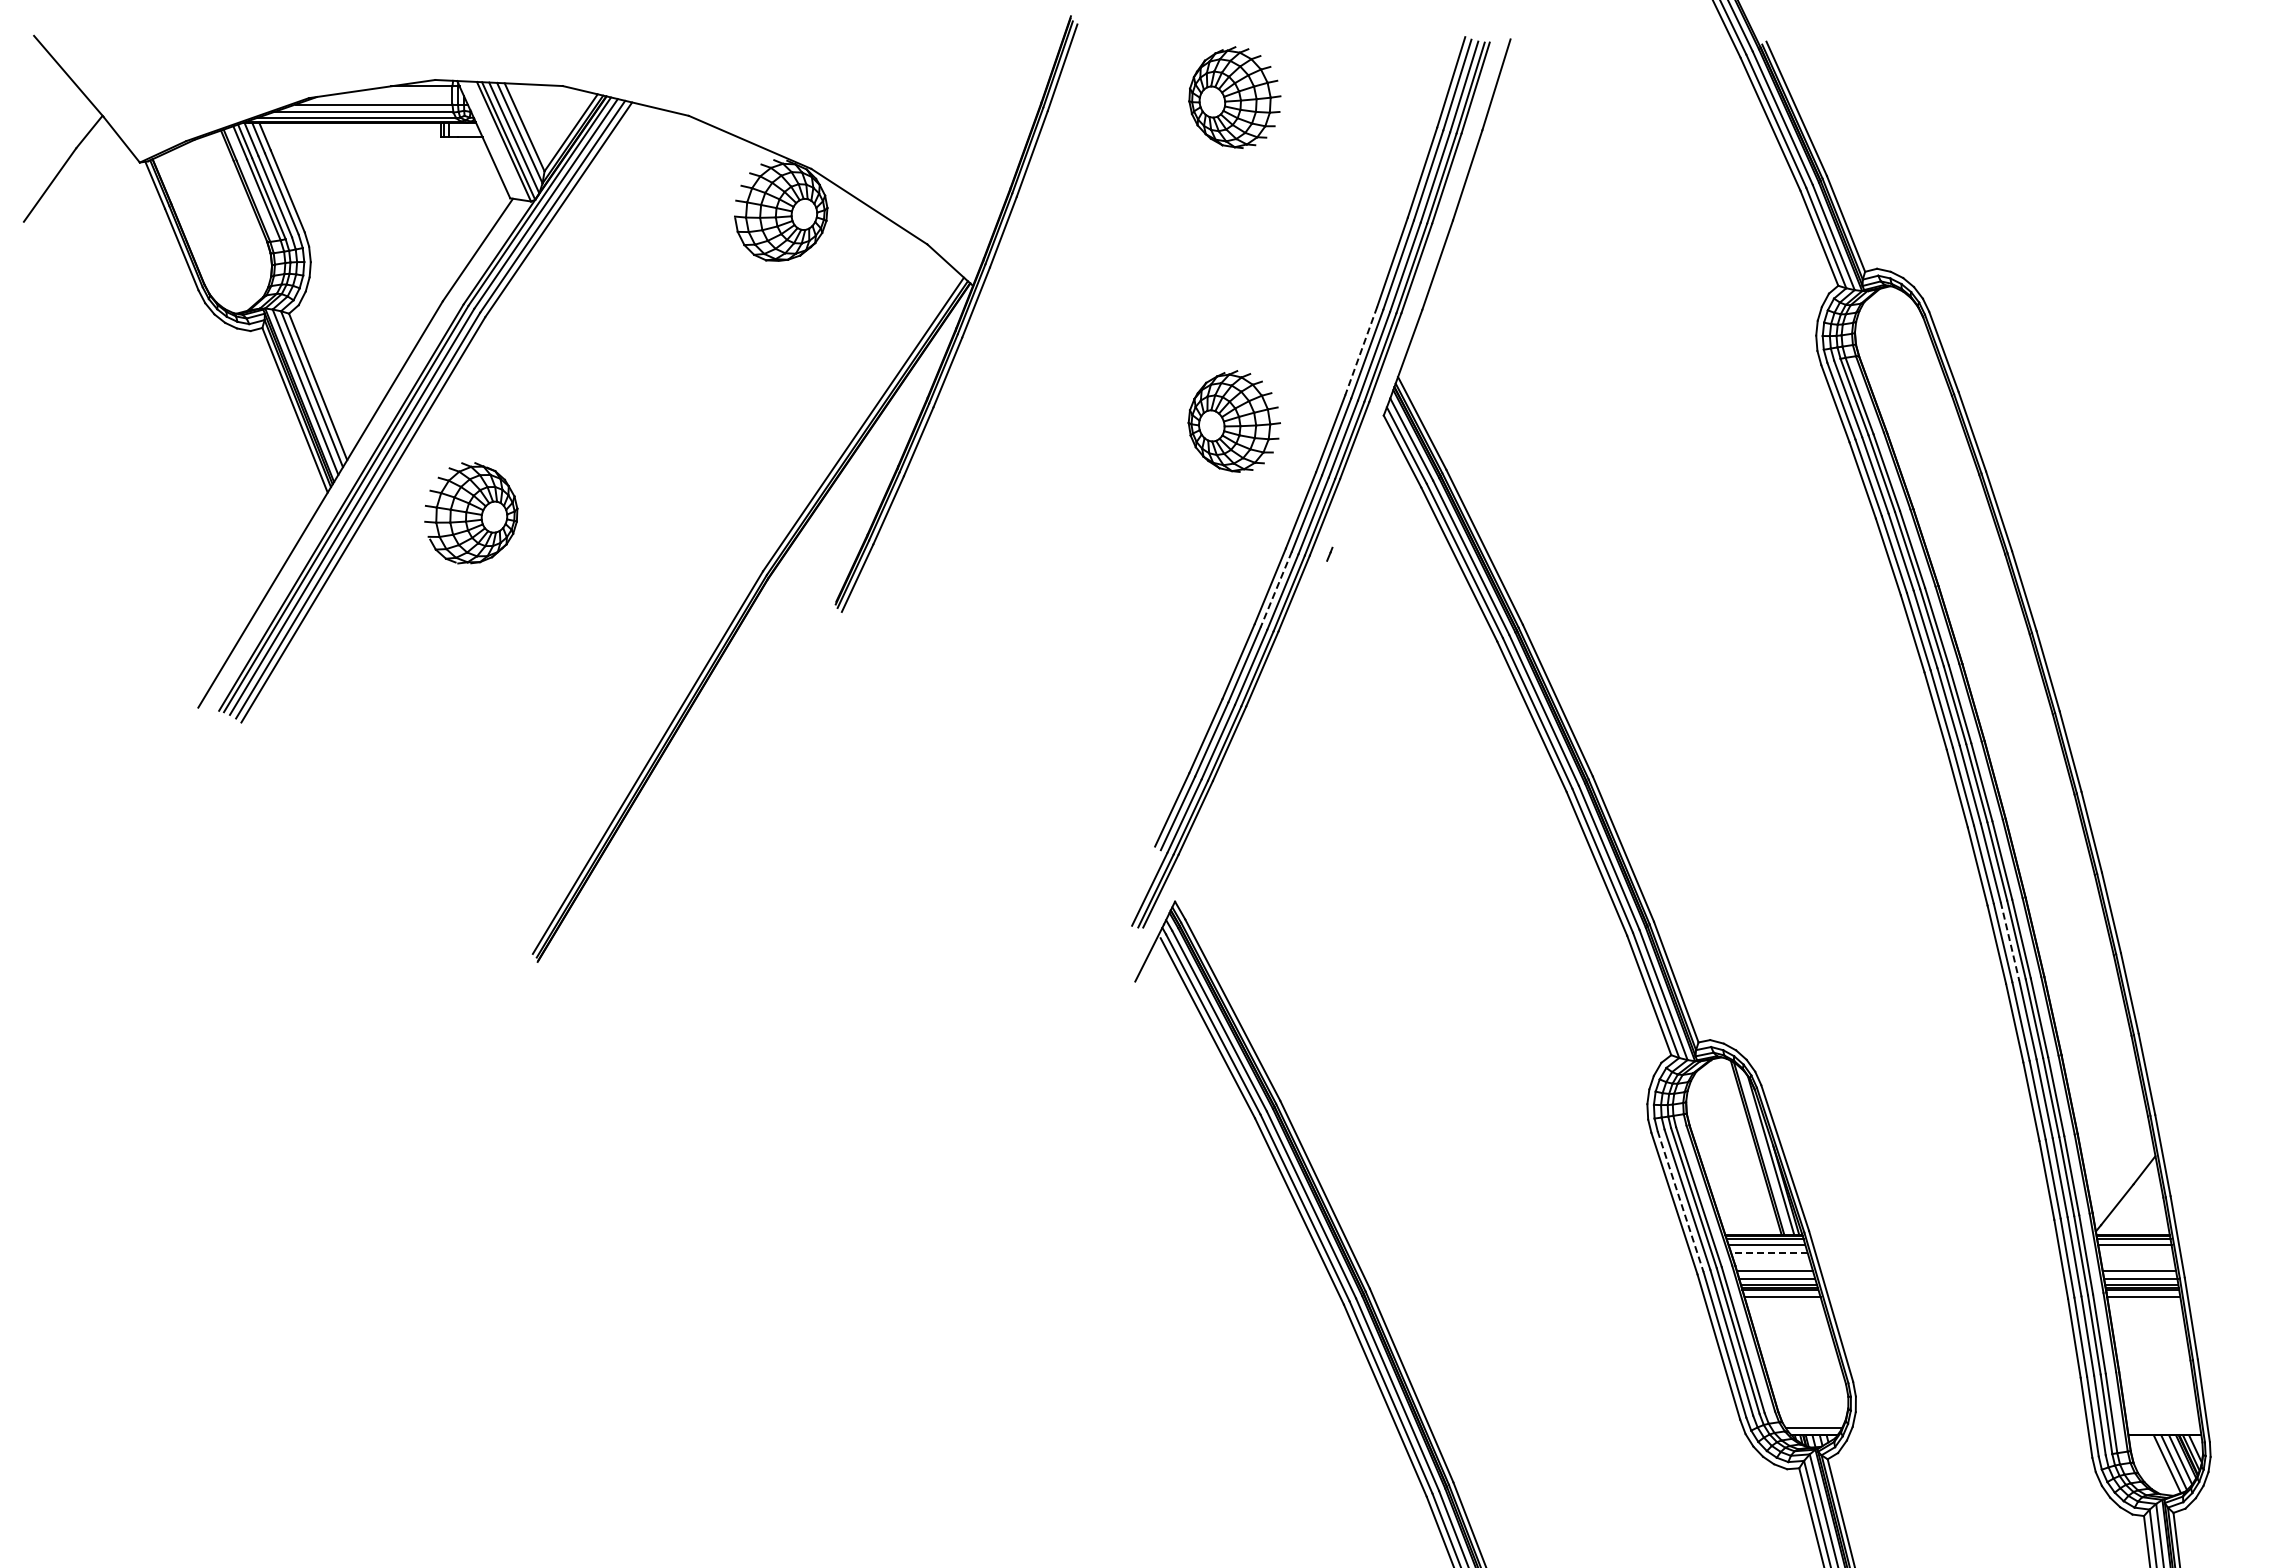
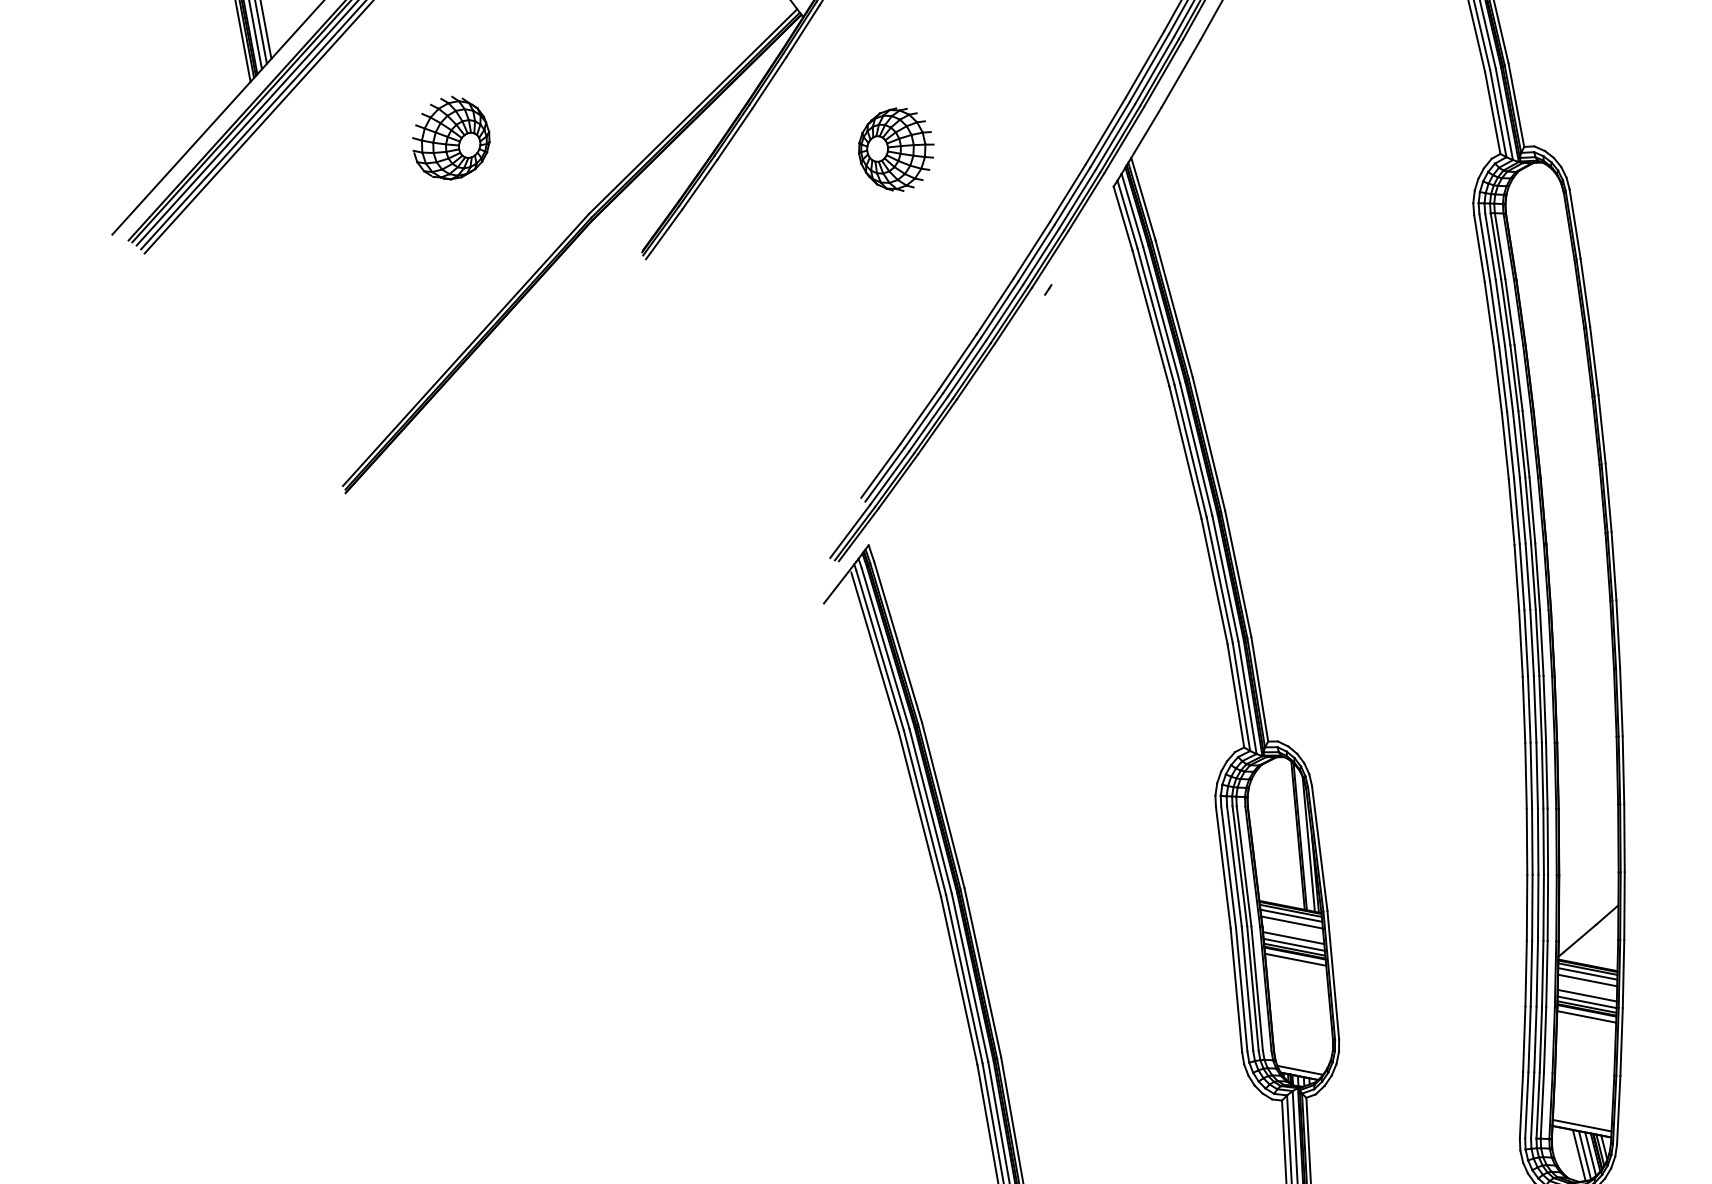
line: (1361, 351) -> (1105, 131), dashed -> solid
part: (1233, 421) -> (895, 148), moved
part: (471, 513) -> (451, 138), moved
line: (1276, 589) -> (999, 309), dashed -> solid
line: (2010, 941) -> (1535, 709), dashed -> solid
line: (1680, 1202) -> (1228, 867), dashed -> solid
line: (1769, 1253) -> (1292, 922), dashed -> solid
line: (2135, 1253) -> (1586, 980), added
line: (2163, 1427) -> (1581, 1125), added

